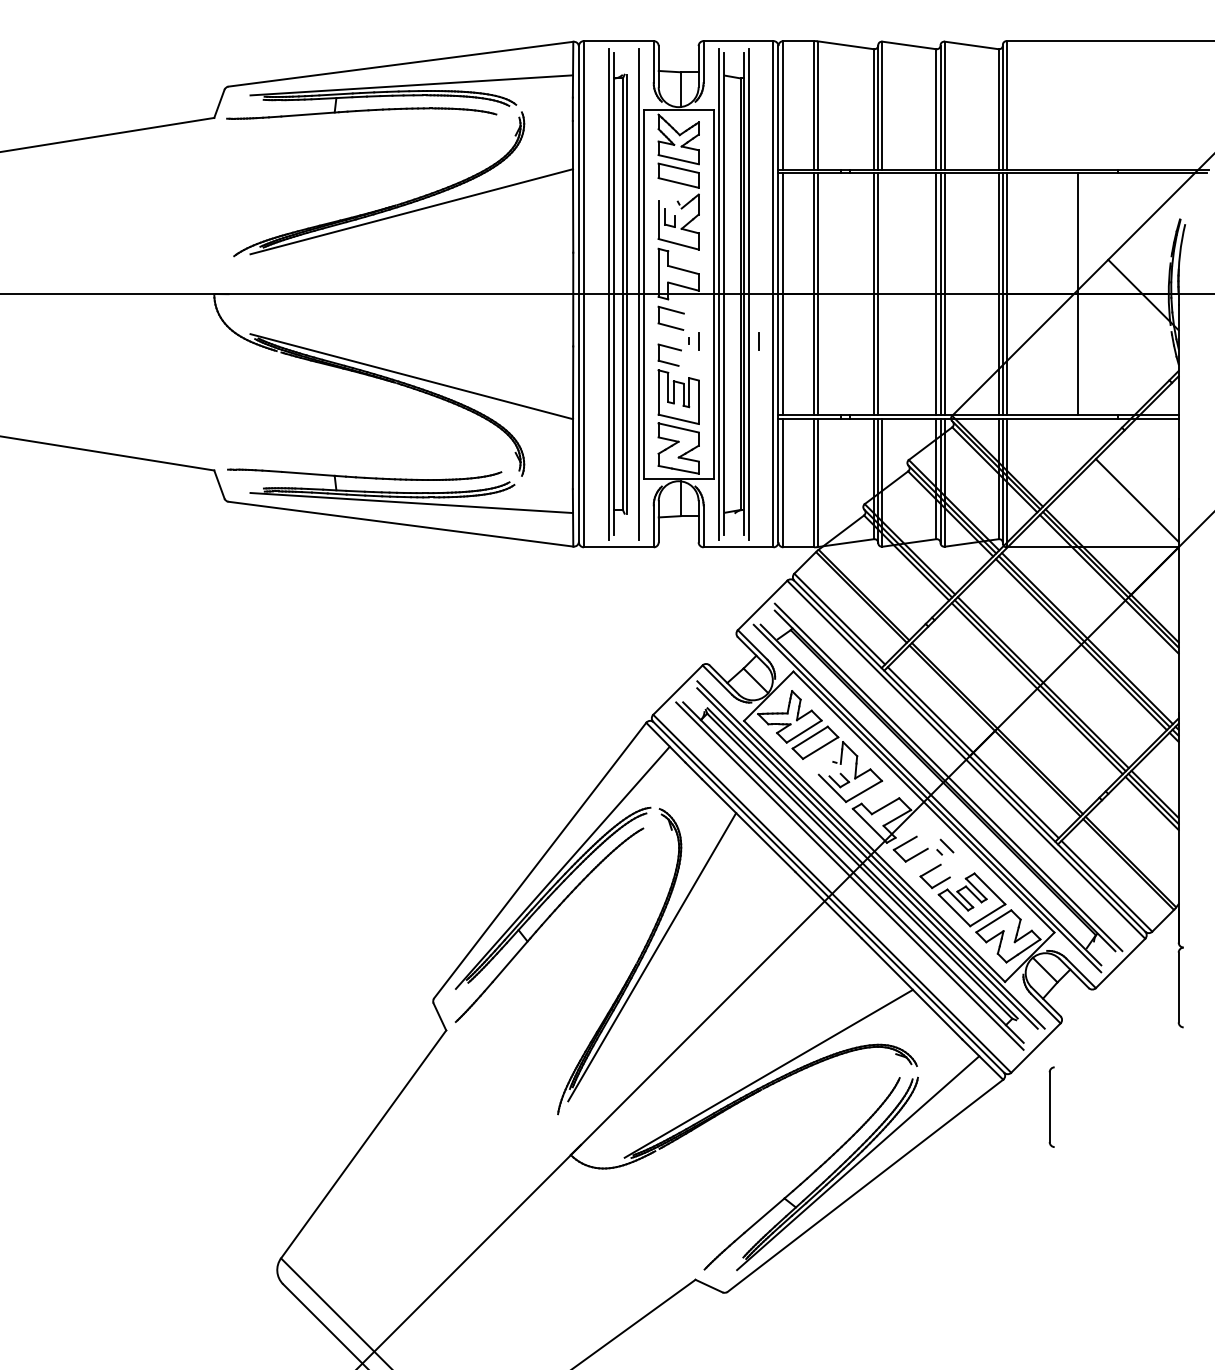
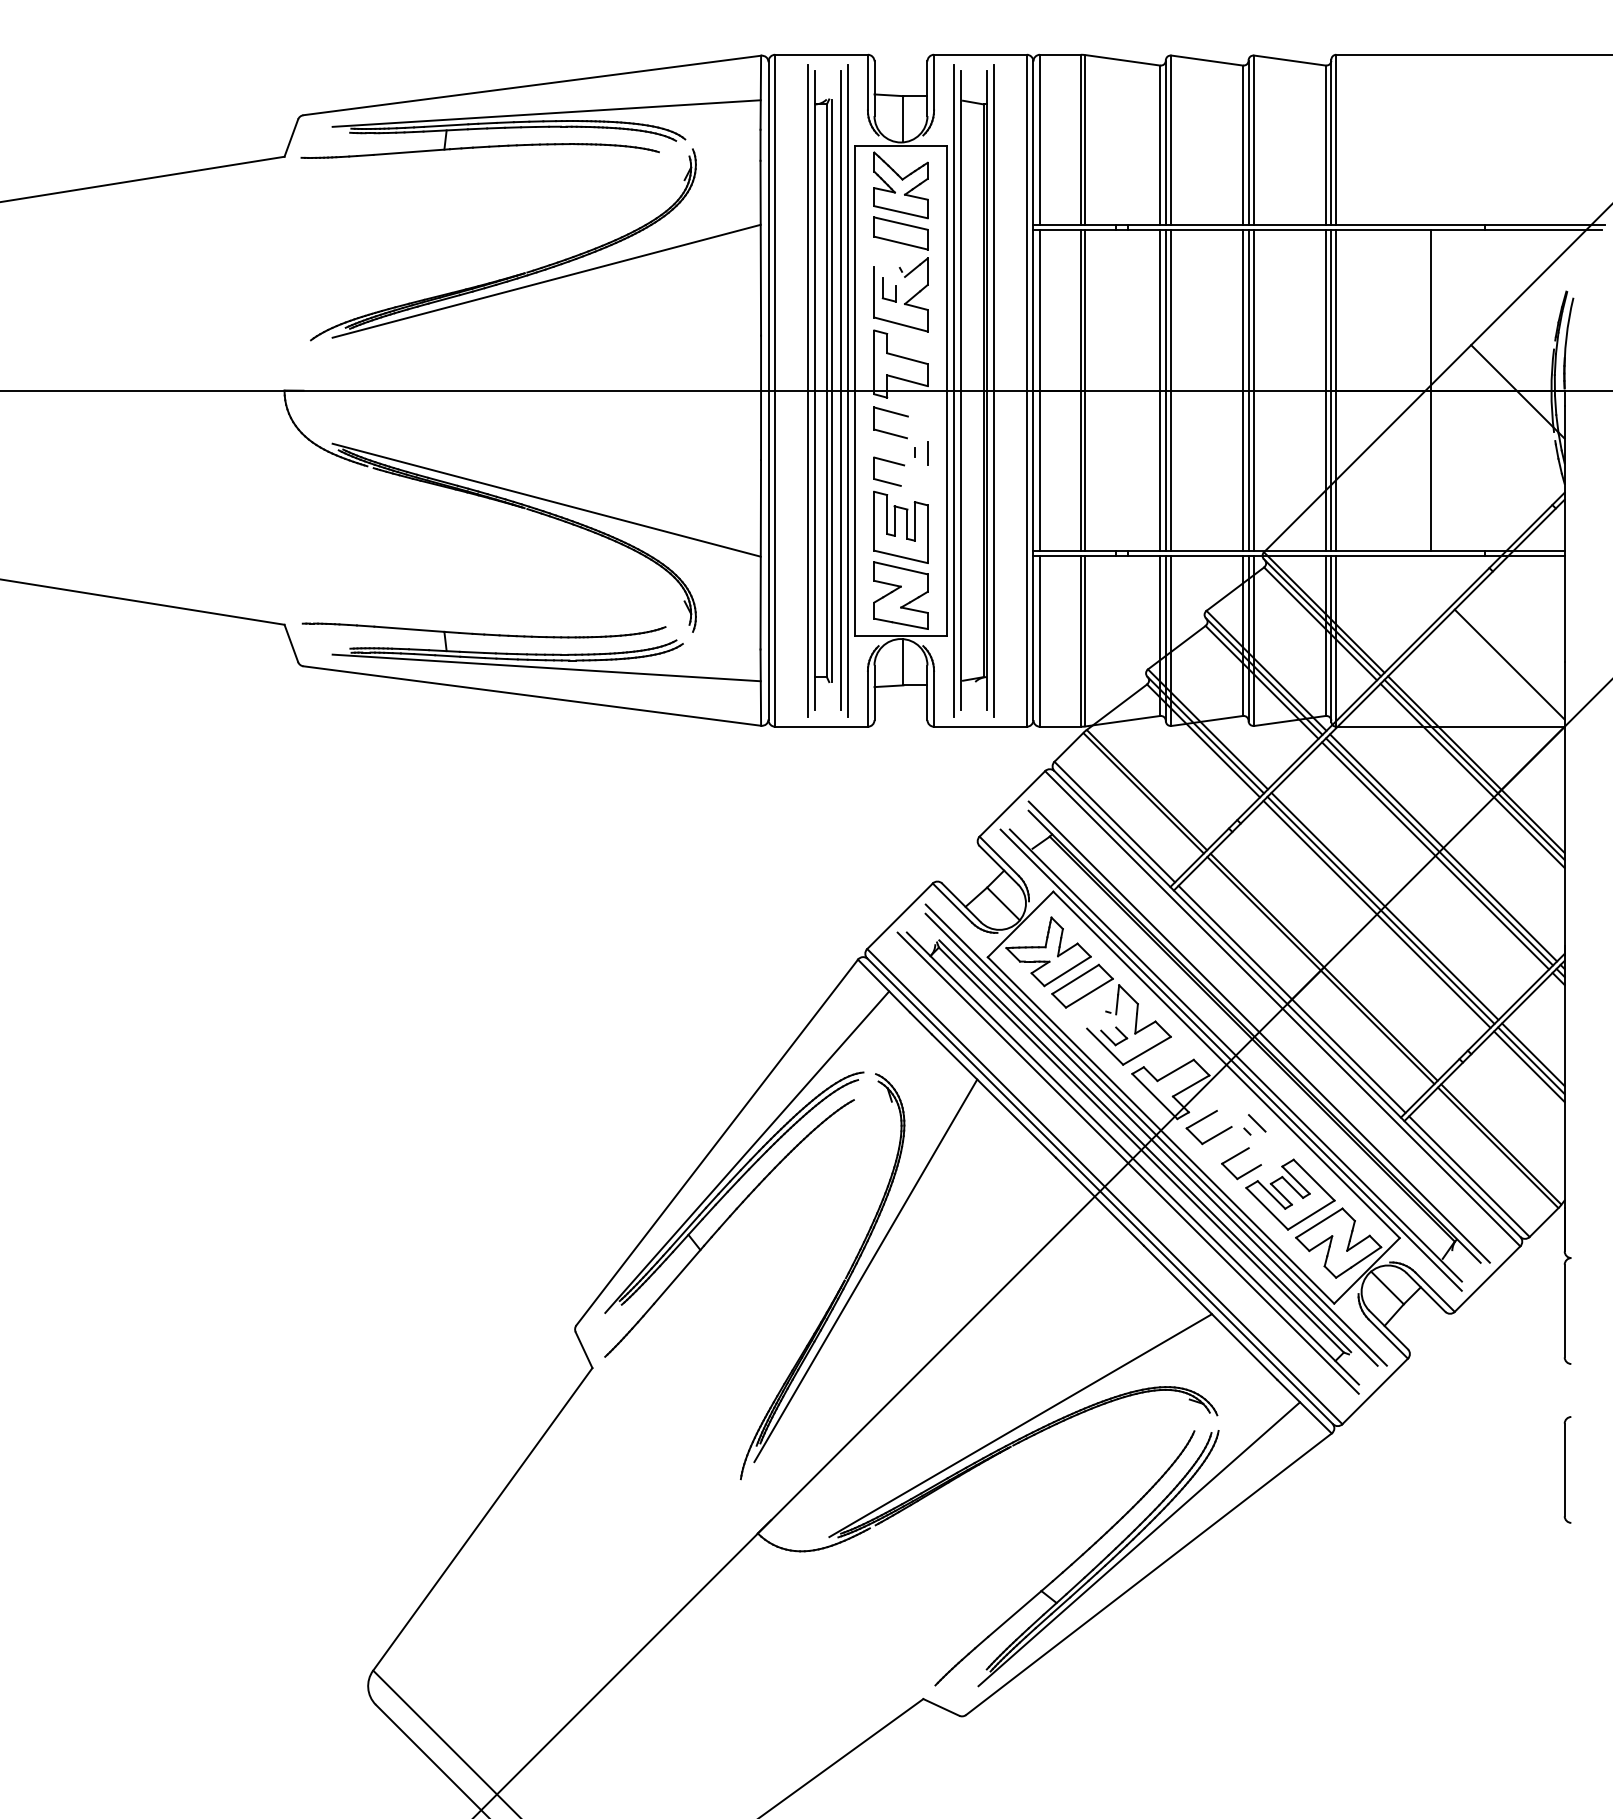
line: (633, 294) -> (841, 391), added
line: (882, 294) -> (1171, 391), added
line: (758, 341) -> (1006, 453), removed
part: (1051, 1106) -> (1567, 1468), moved

